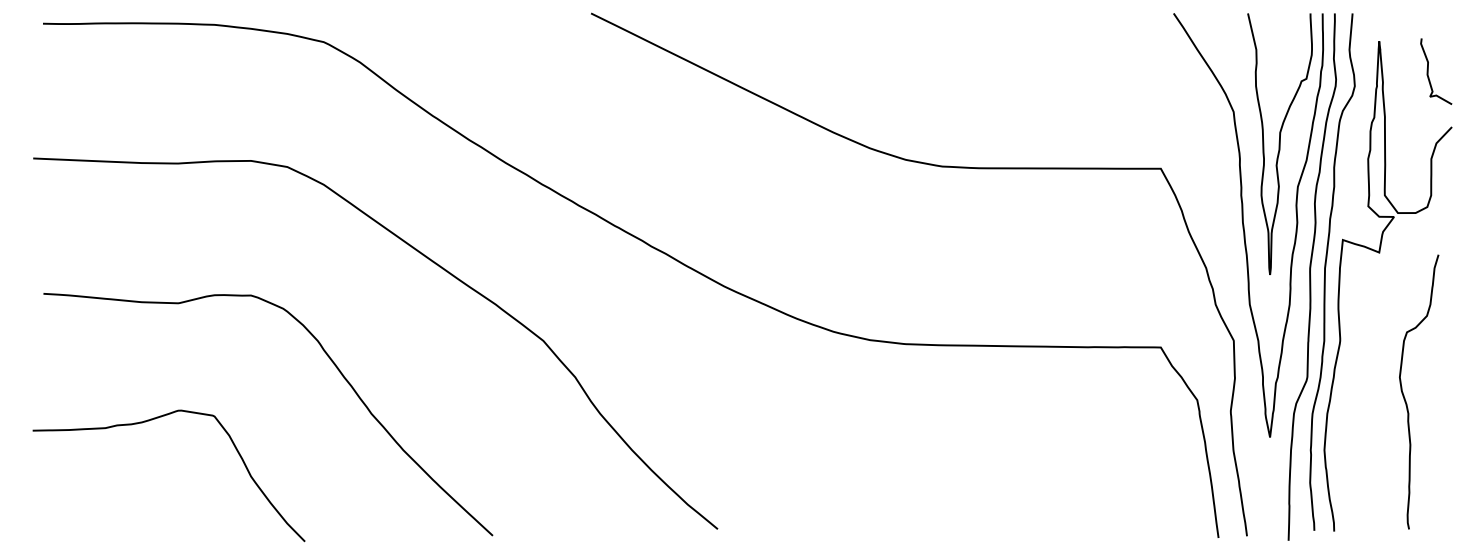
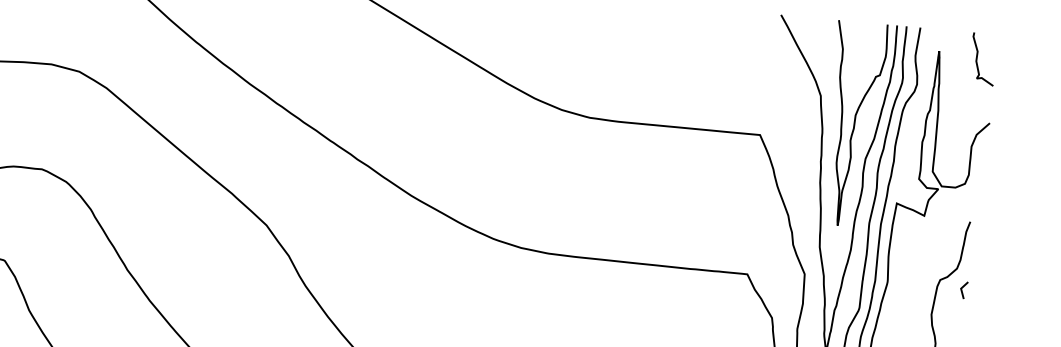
curve: (1428, 71) -> (977, 58), moved
line: (1436, 343) -> (962, 290), added

